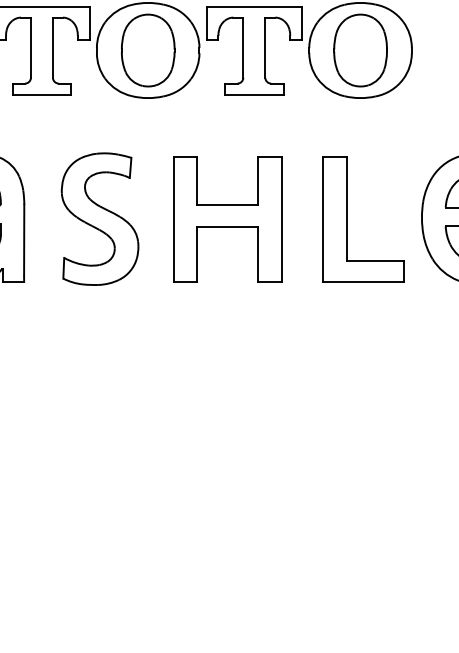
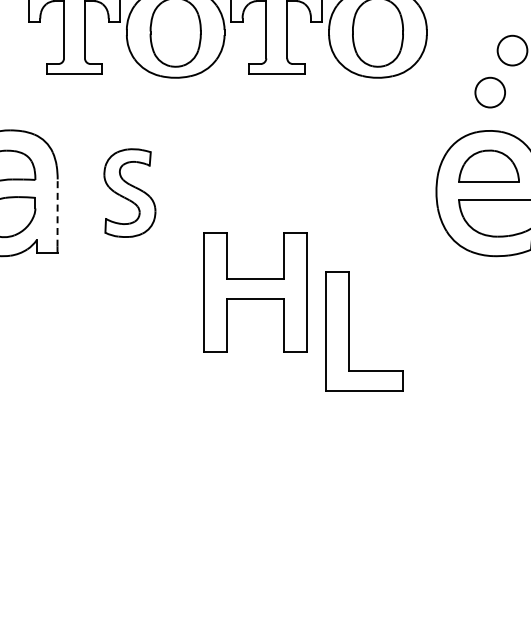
part: (99, 218) -> (129, 192), size x0.7
part: (227, 219) -> (255, 292), moved
part: (347, 219) -> (349, 331), moved
line: (24, 240) -> (57, 213), solid -> dashed

